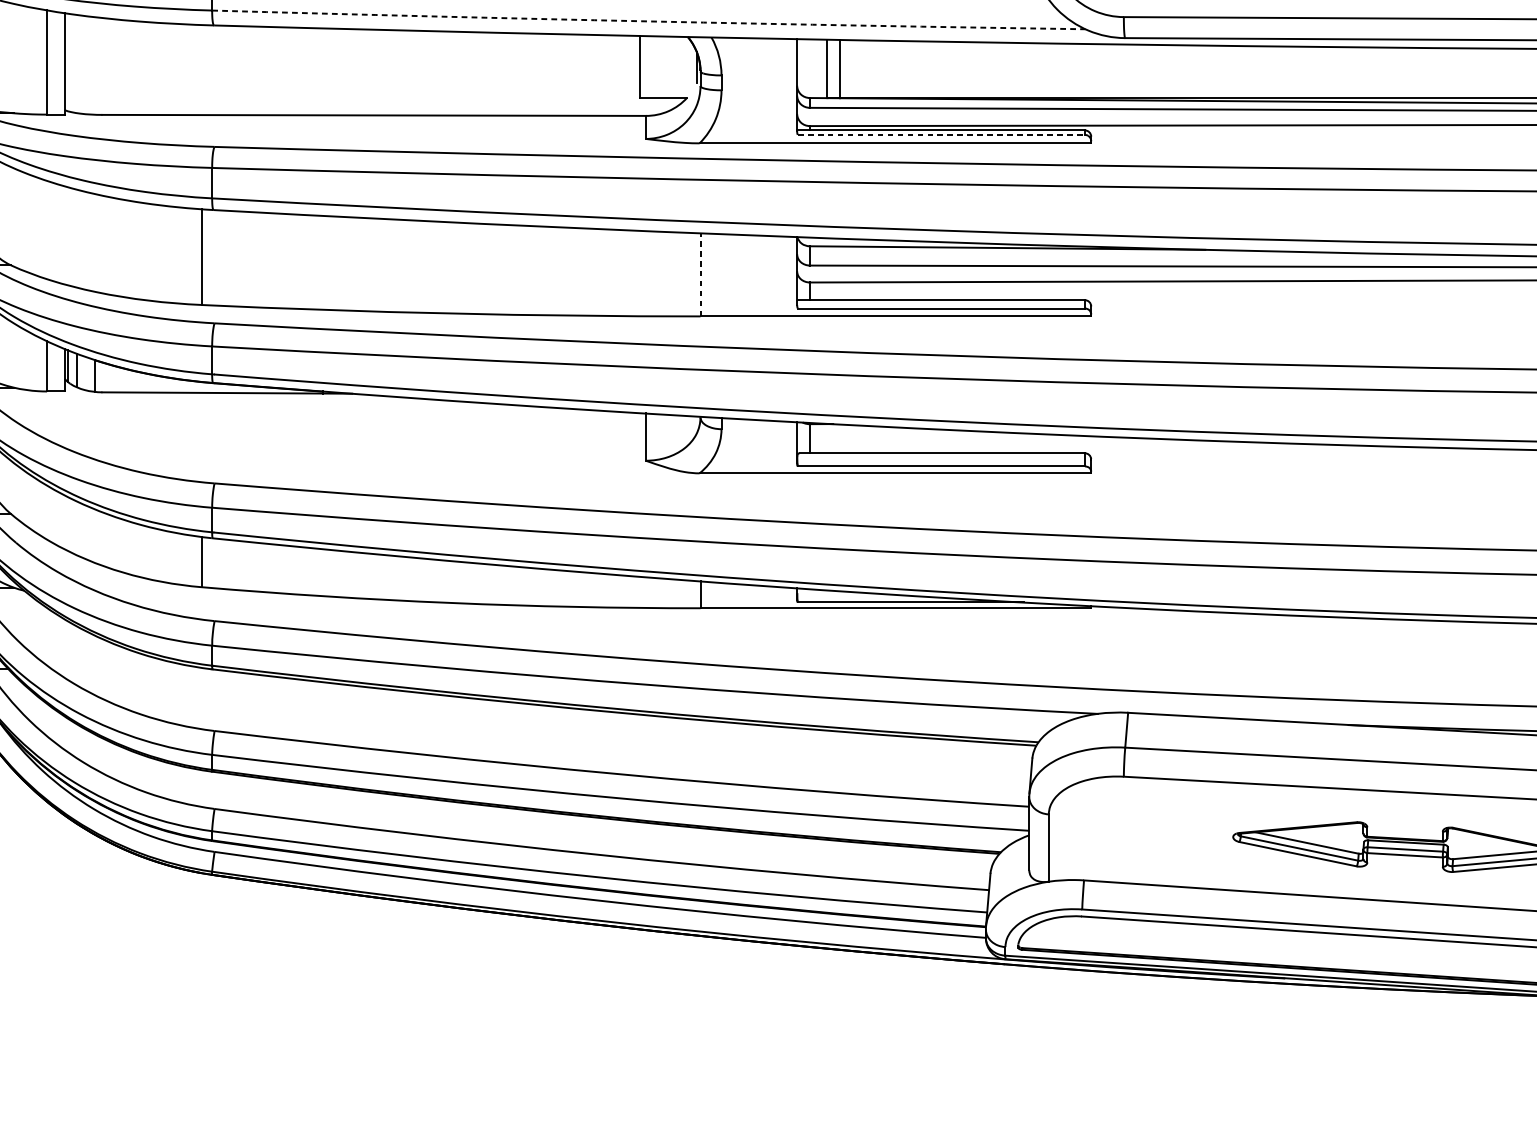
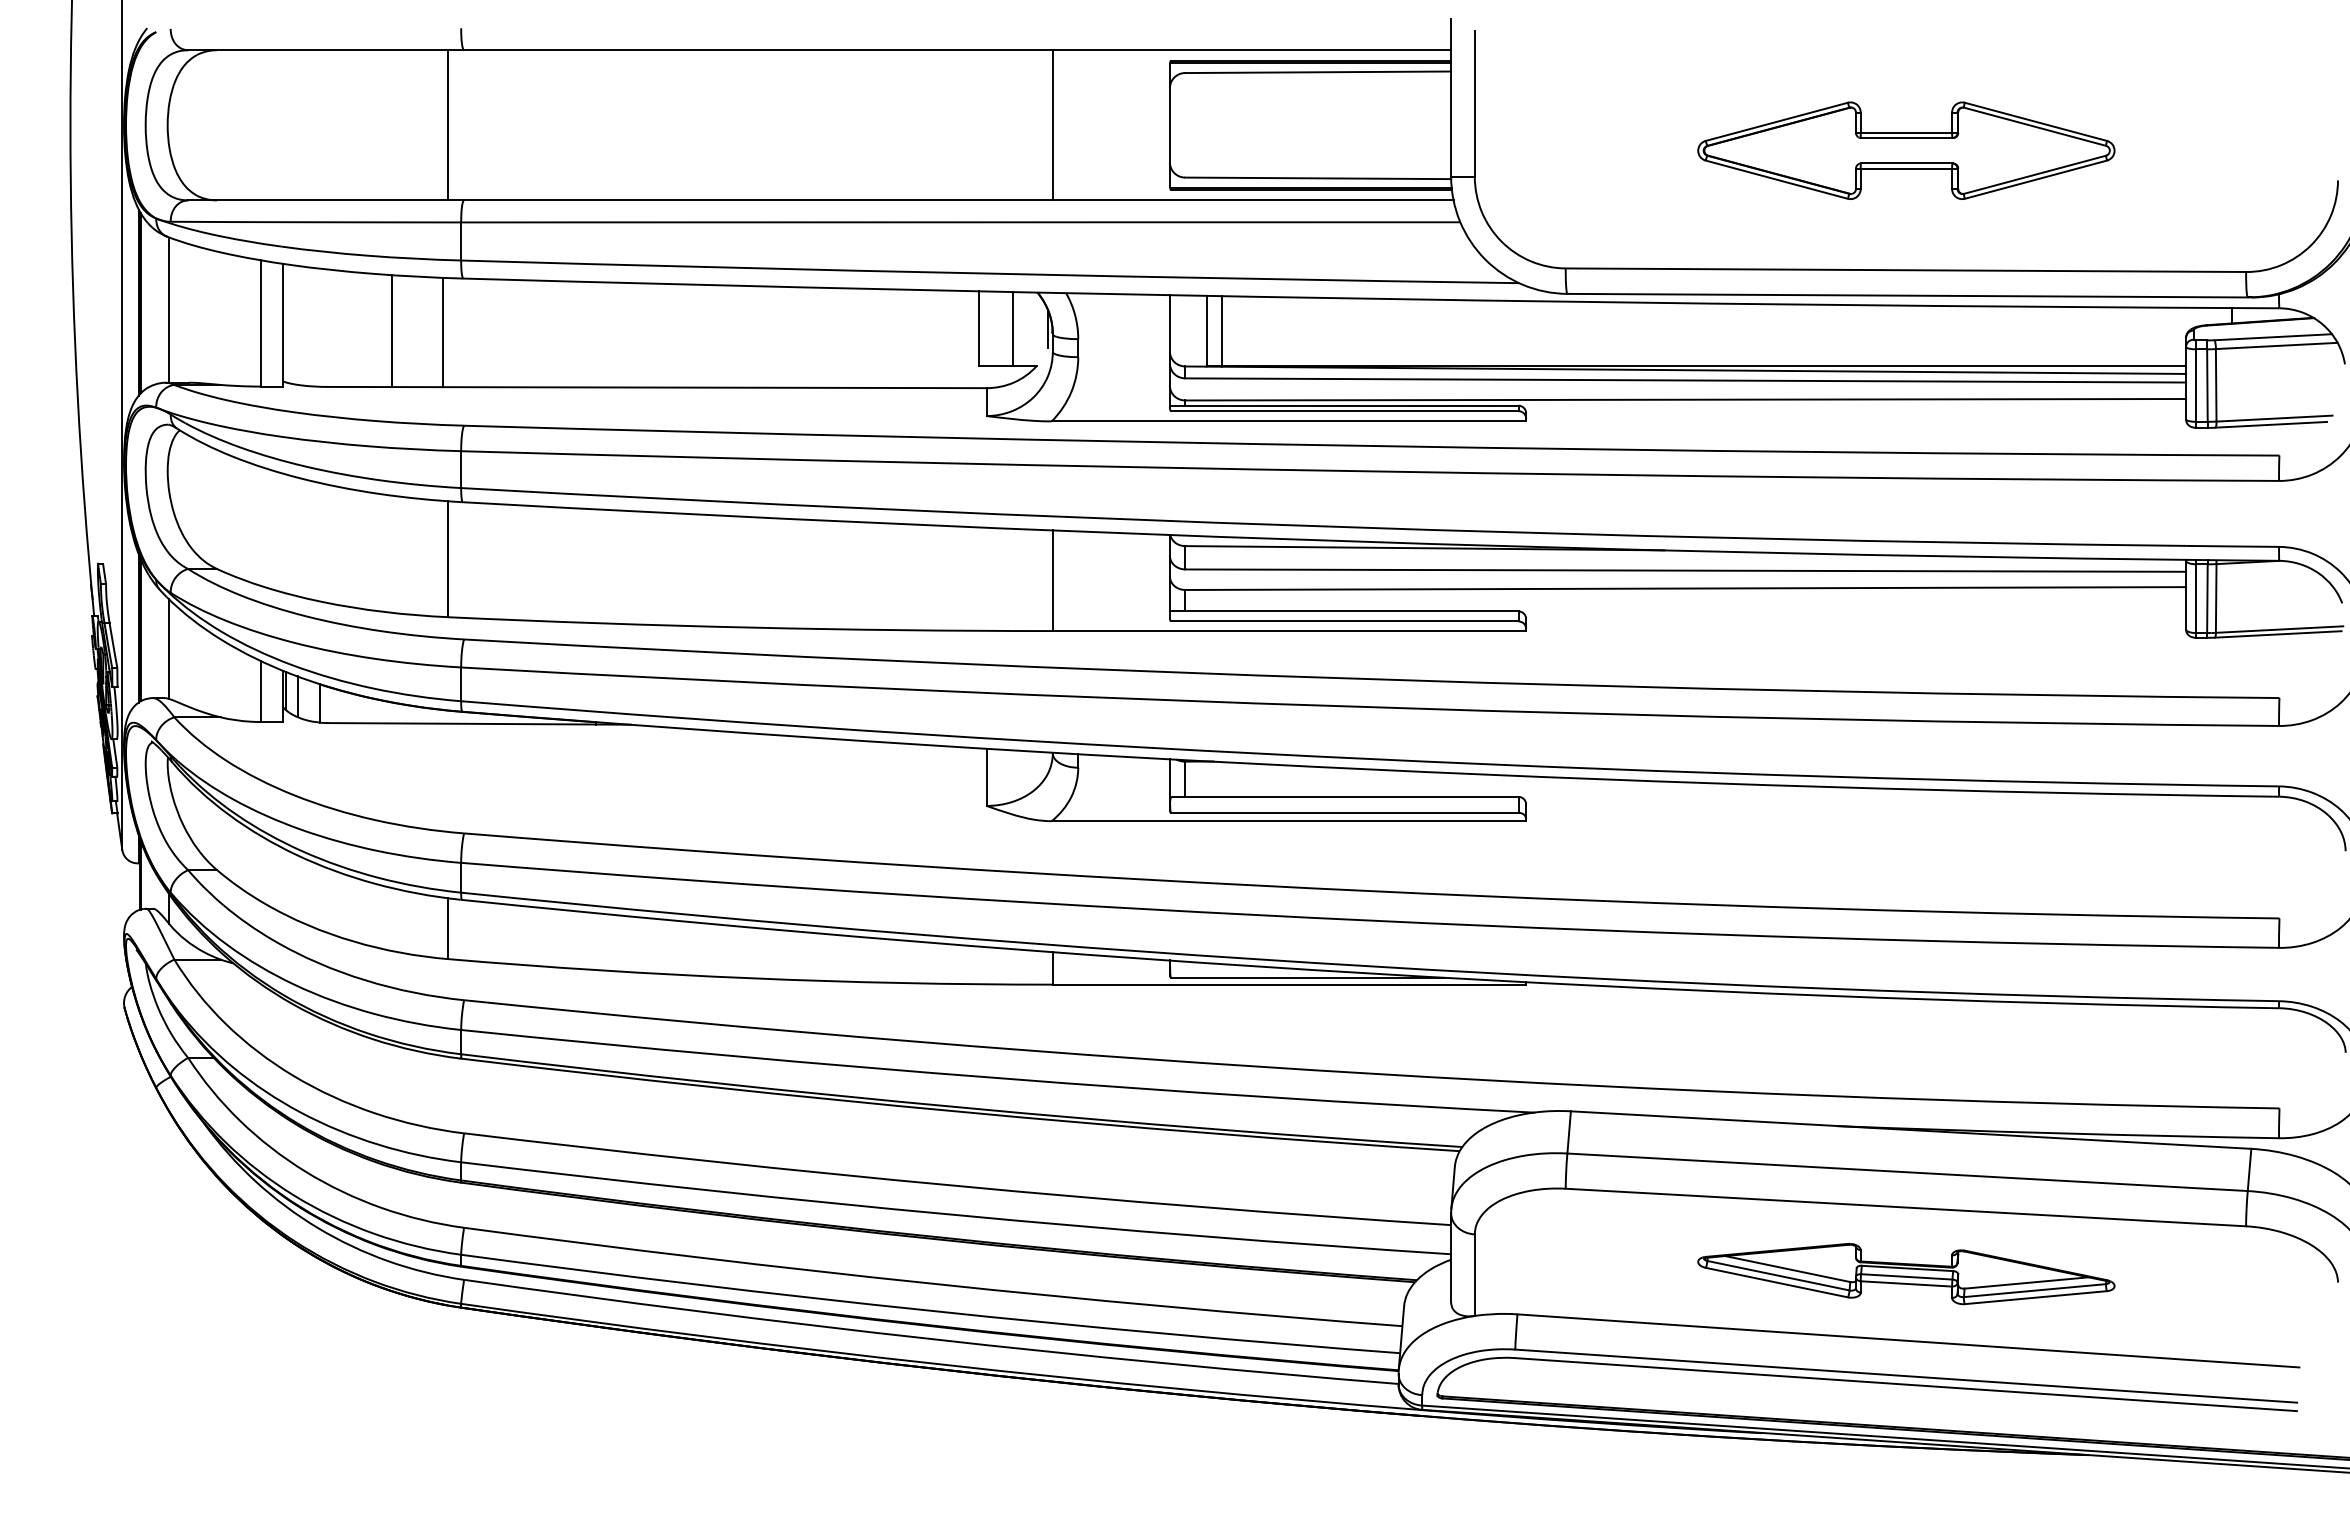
arc: (649, 21) -> (990, 273), dashed -> solid
line: (668, 67) -> (1013, 329), added
line: (155, 69) -> (392, 331), added
line: (197, 69) -> (443, 332), added
line: (941, 135) -> (1344, 411), dashed -> solid
line: (700, 274) -> (1052, 580), dashed -> solid

